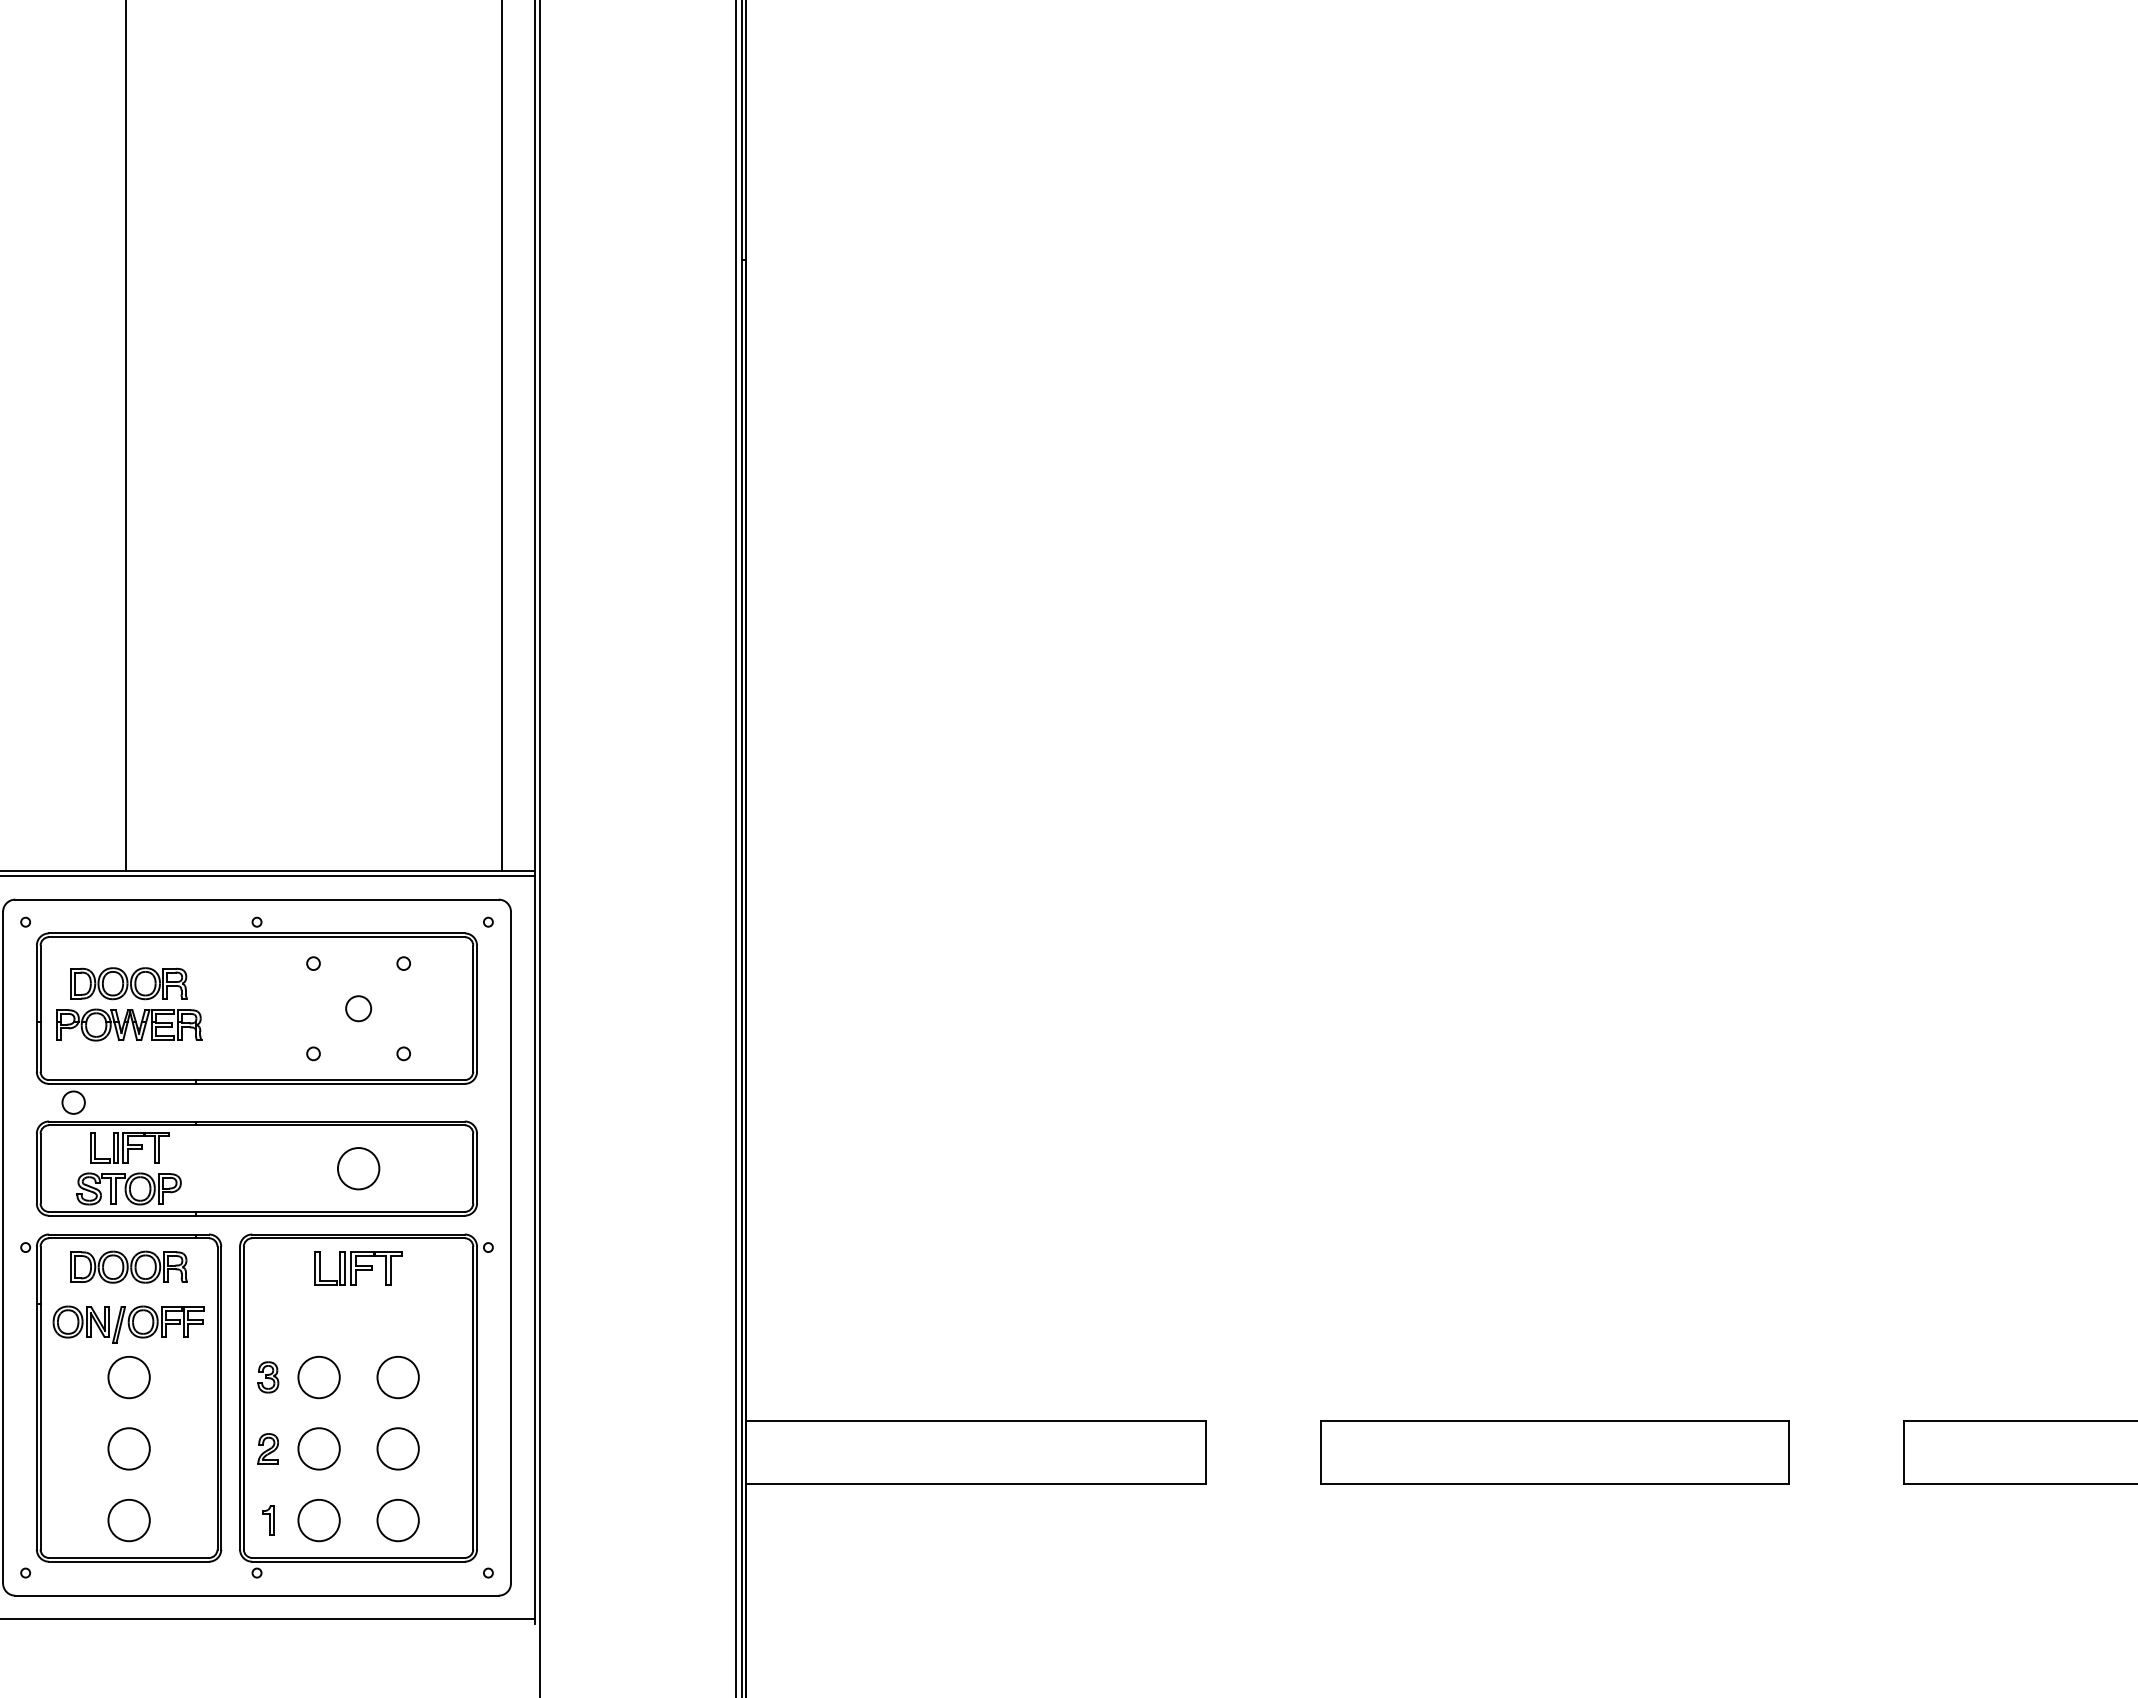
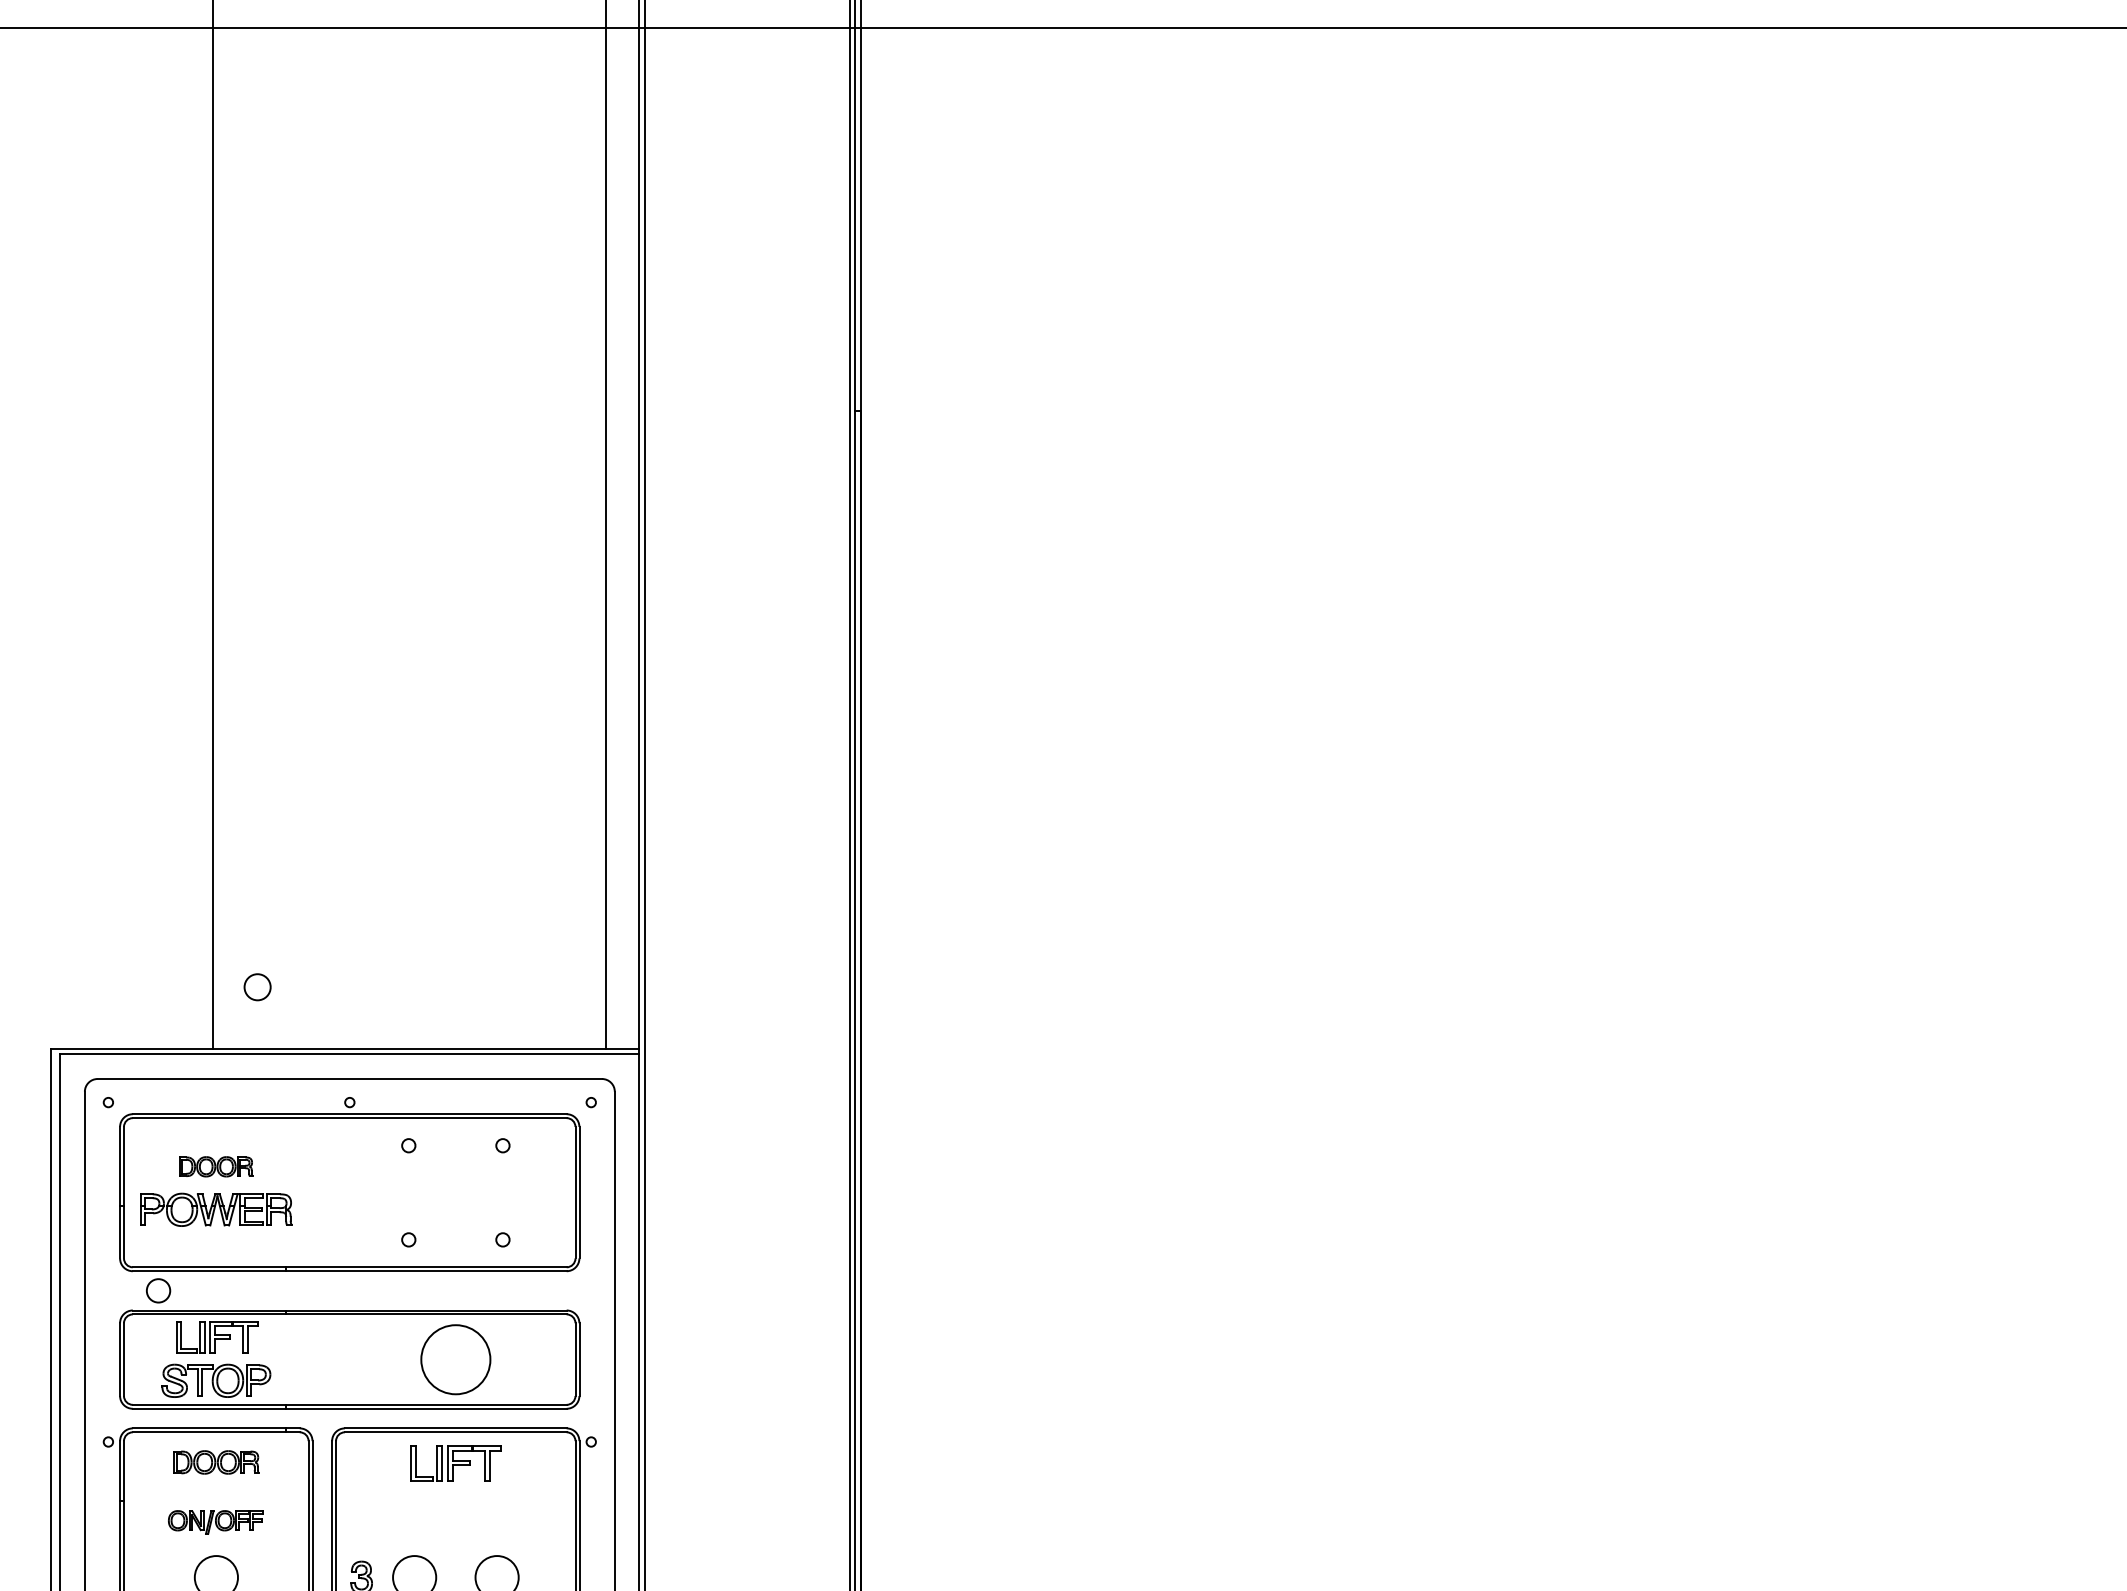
part: (128, 983) -> (215, 1166), size x0.6
circle: (358, 1008) -> (257, 987), moved
circle: (358, 1168) -> (455, 1359), size x1.6
part: (128, 1266) -> (215, 1461), size x0.7
part: (128, 1324) -> (215, 1522), size x0.6

